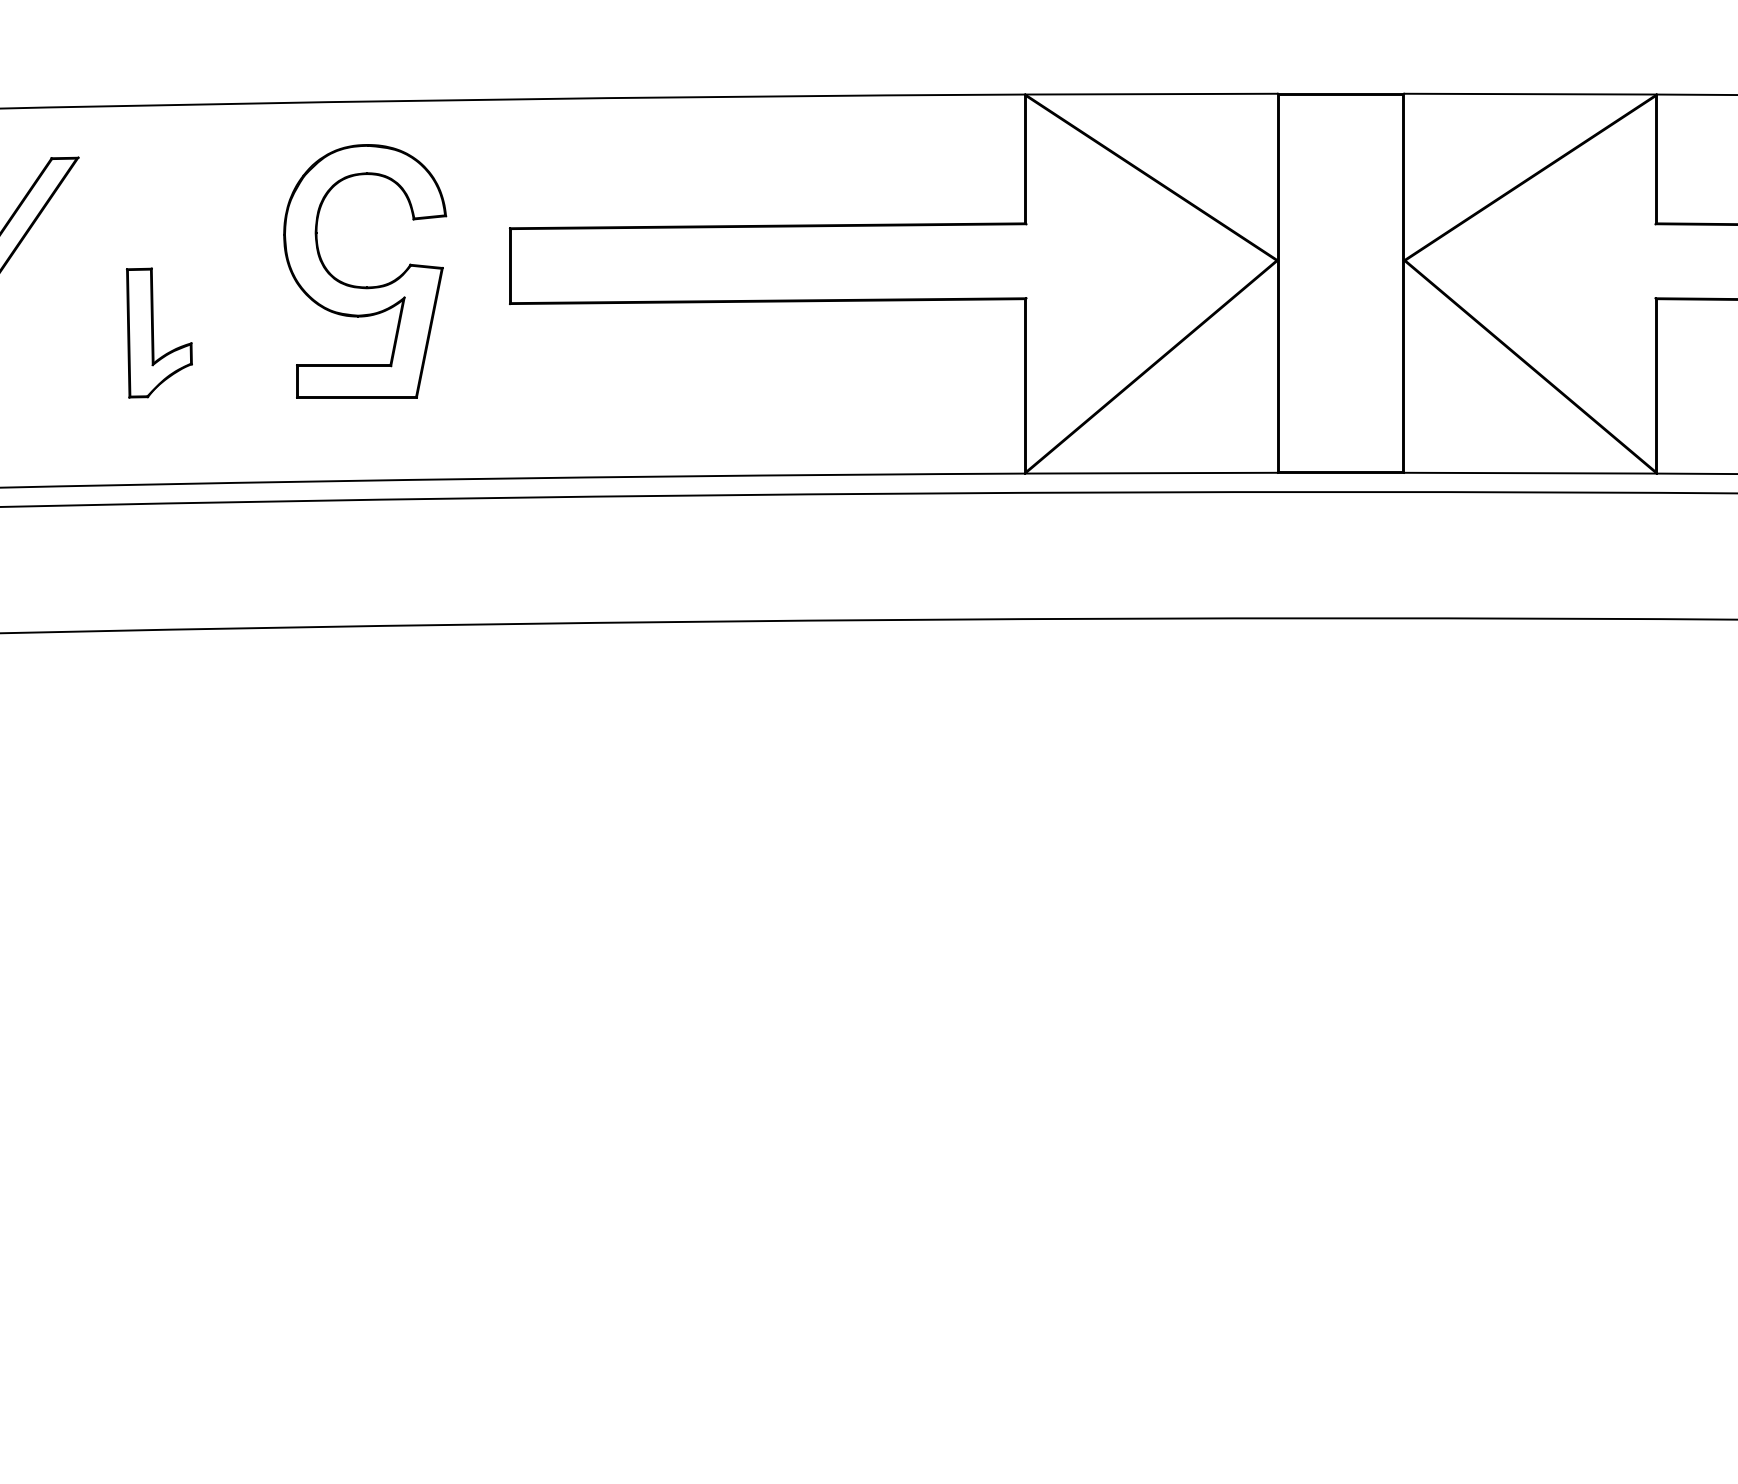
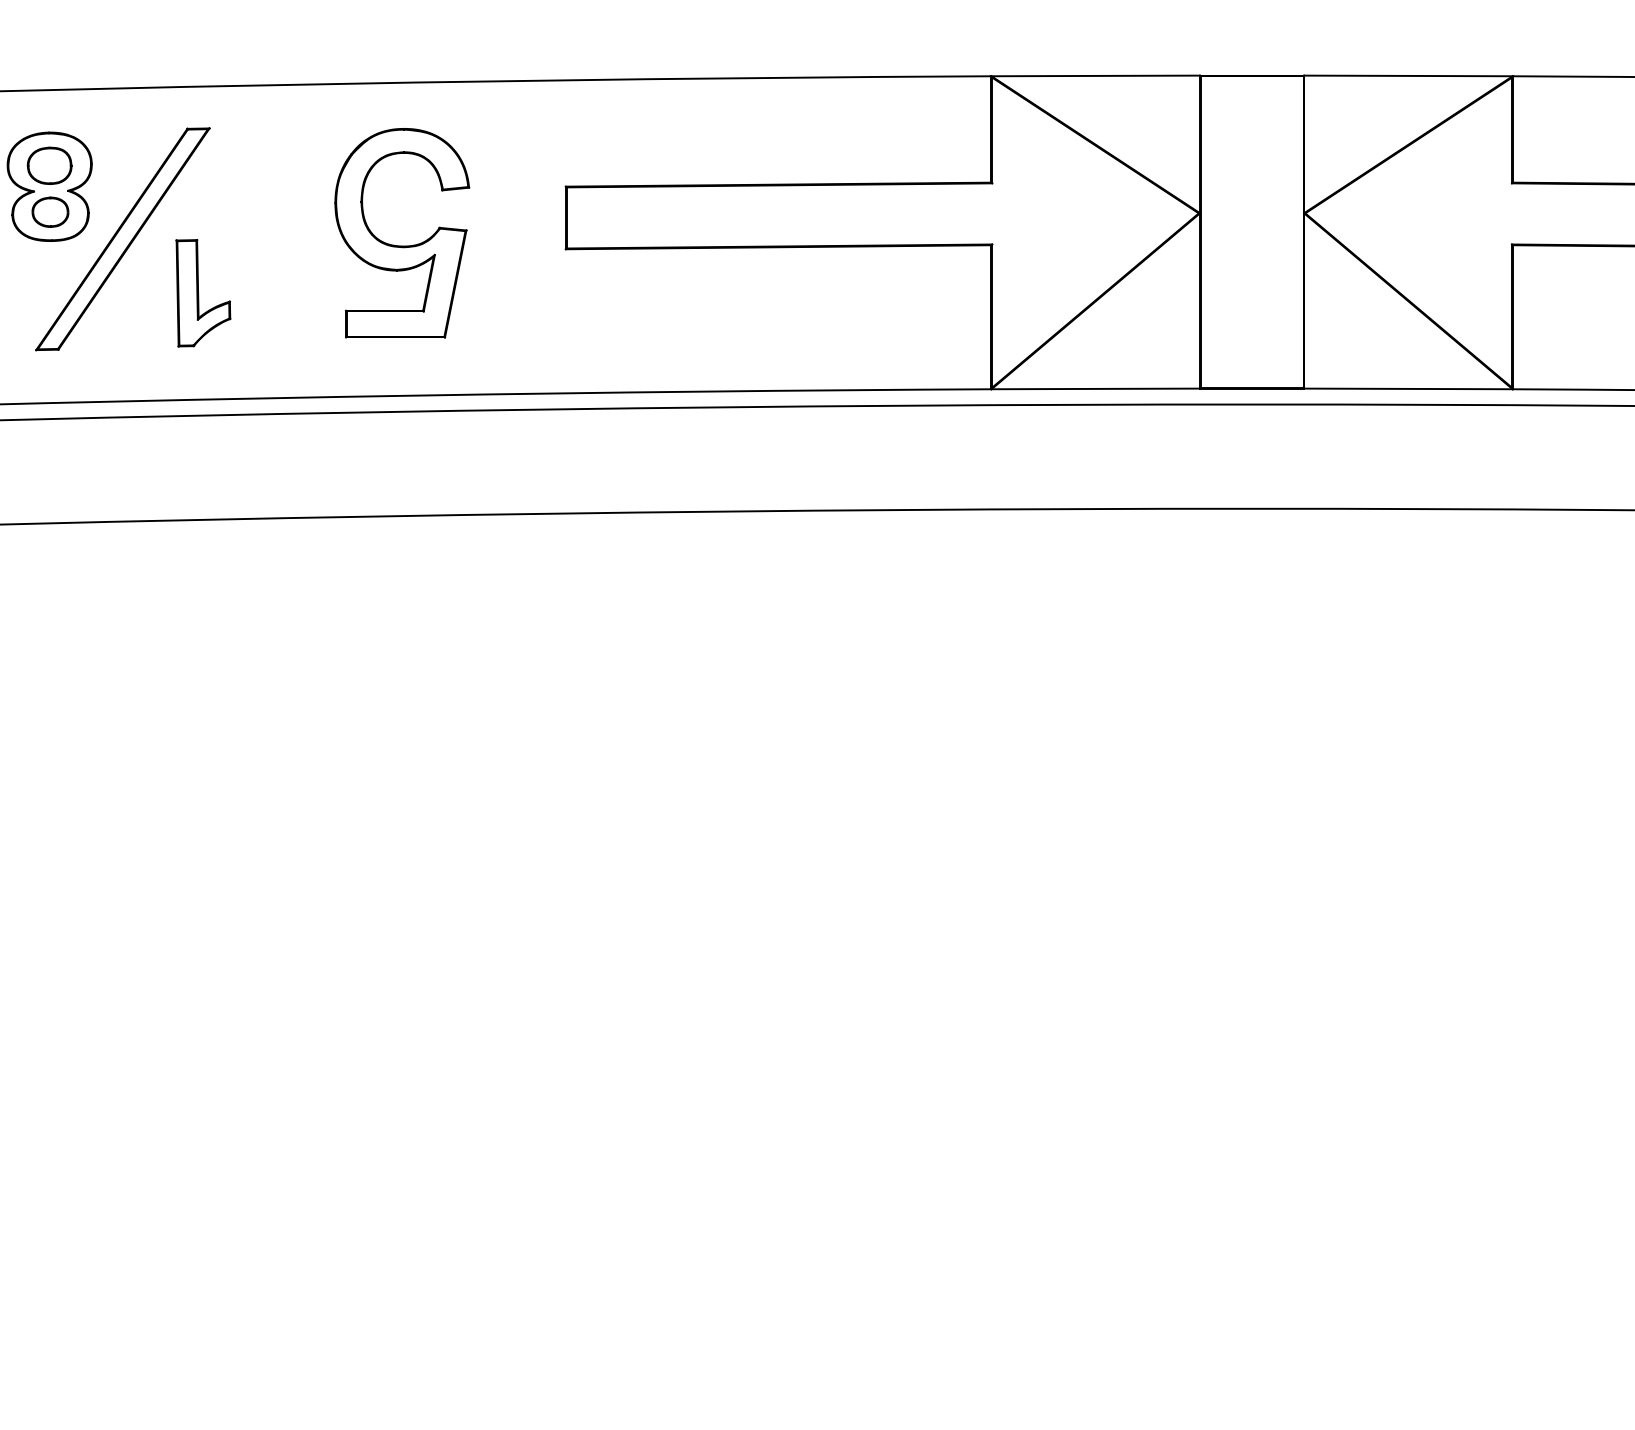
part: (365, 286) -> (402, 245), moved
part: (159, 333) -> (203, 293), moved

